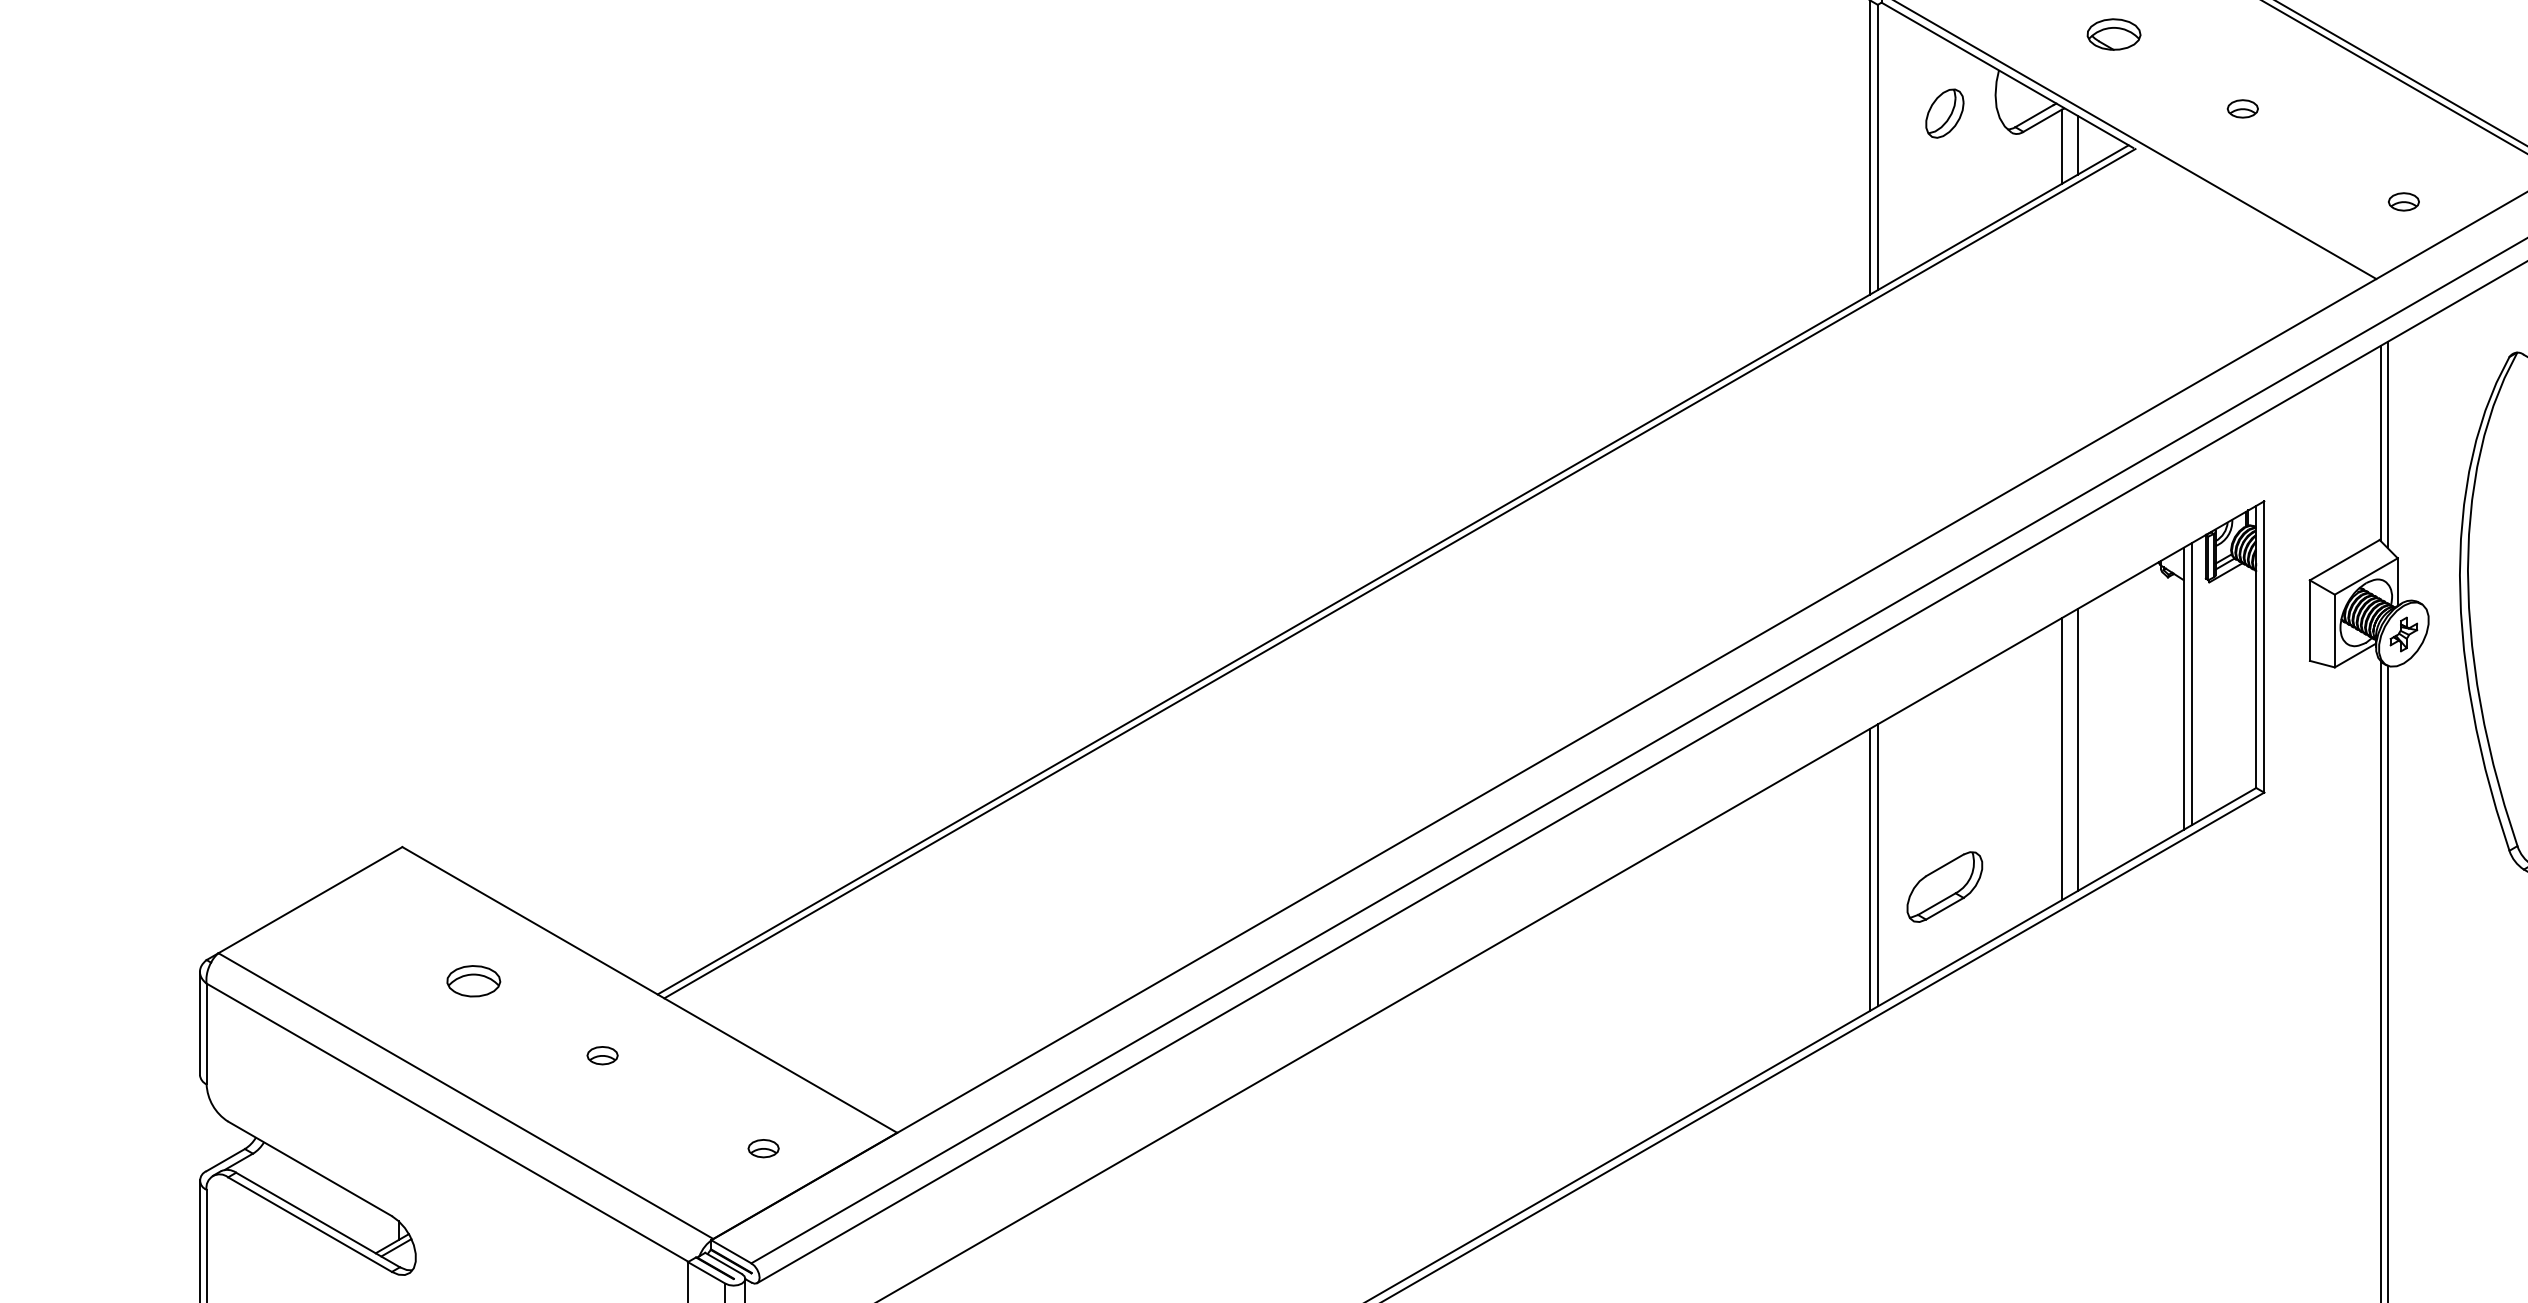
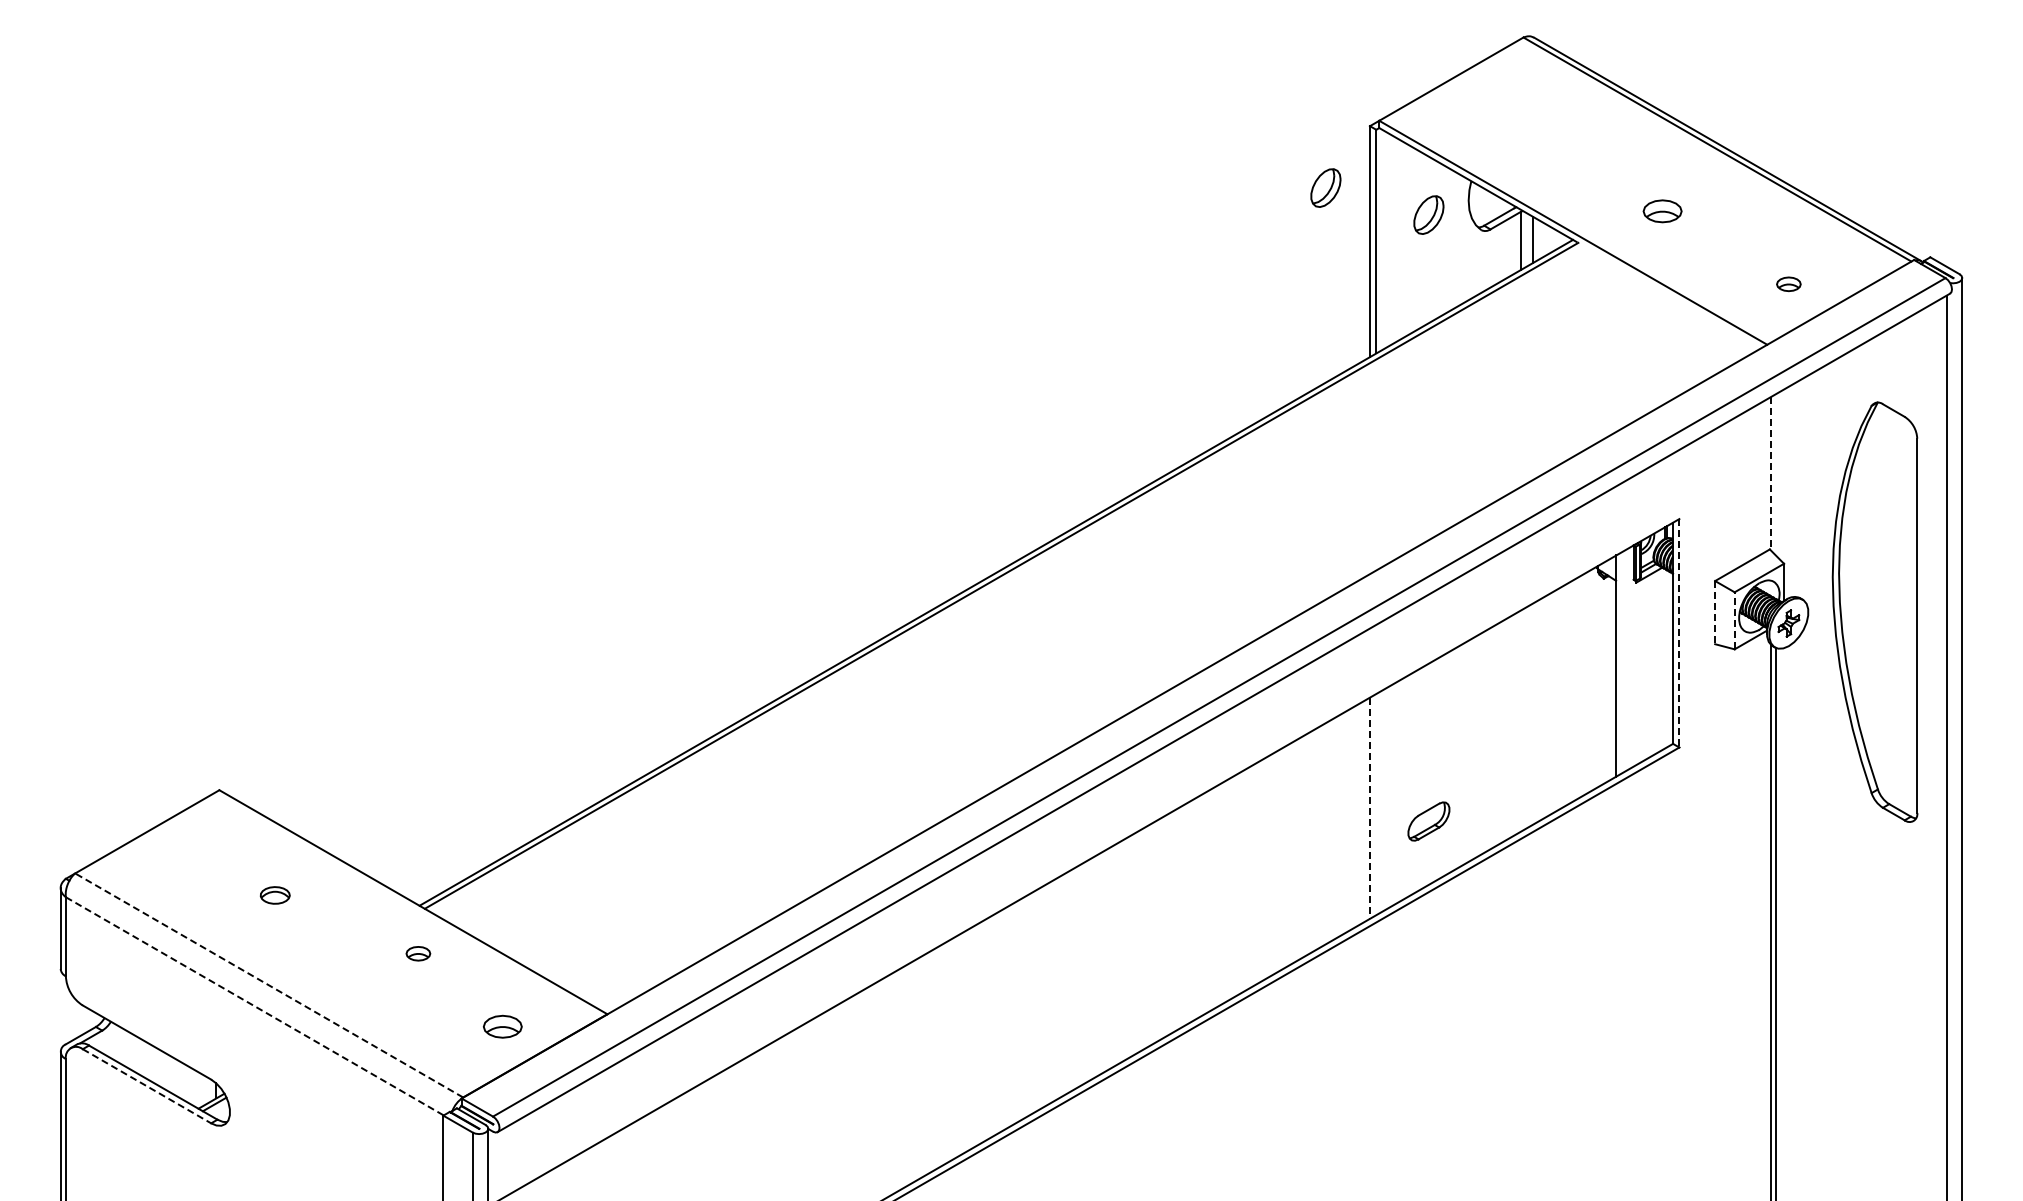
part: (2113, 35) -> (1561, 153), removed
part: (1812, 78) -> (1325, 187), added
part: (2242, 109) -> (1662, 211), size x1.6
line: (2380, 443) -> (1770, 473), solid -> dashed
line: (2388, 444) -> (1776, 474), removed
line: (2310, 620) -> (1715, 612), solid -> dashed
line: (2334, 630) -> (1734, 620), solid -> dashed
line: (2264, 647) -> (1679, 633), solid -> dashed
line: (2191, 684) -> (1622, 662), removed
line: (2078, 749) -> (1533, 713), removed
line: (2061, 758) -> (1520, 720), removed
line: (1878, 865) -> (1376, 804), removed
line: (1870, 870) -> (1370, 808), solid -> dashed
part: (1944, 886) -> (1428, 821), size x0.7
part: (472, 981) -> (274, 895), size x0.7
part: (602, 1055) -> (418, 953), moved
line: (464, 1096) -> (268, 985), solid -> dashed
line: (448, 1122) -> (255, 1006), solid -> dashed
part: (763, 1148) -> (502, 1026), size x1.6
line: (310, 1224) -> (147, 1086), solid -> dashed

